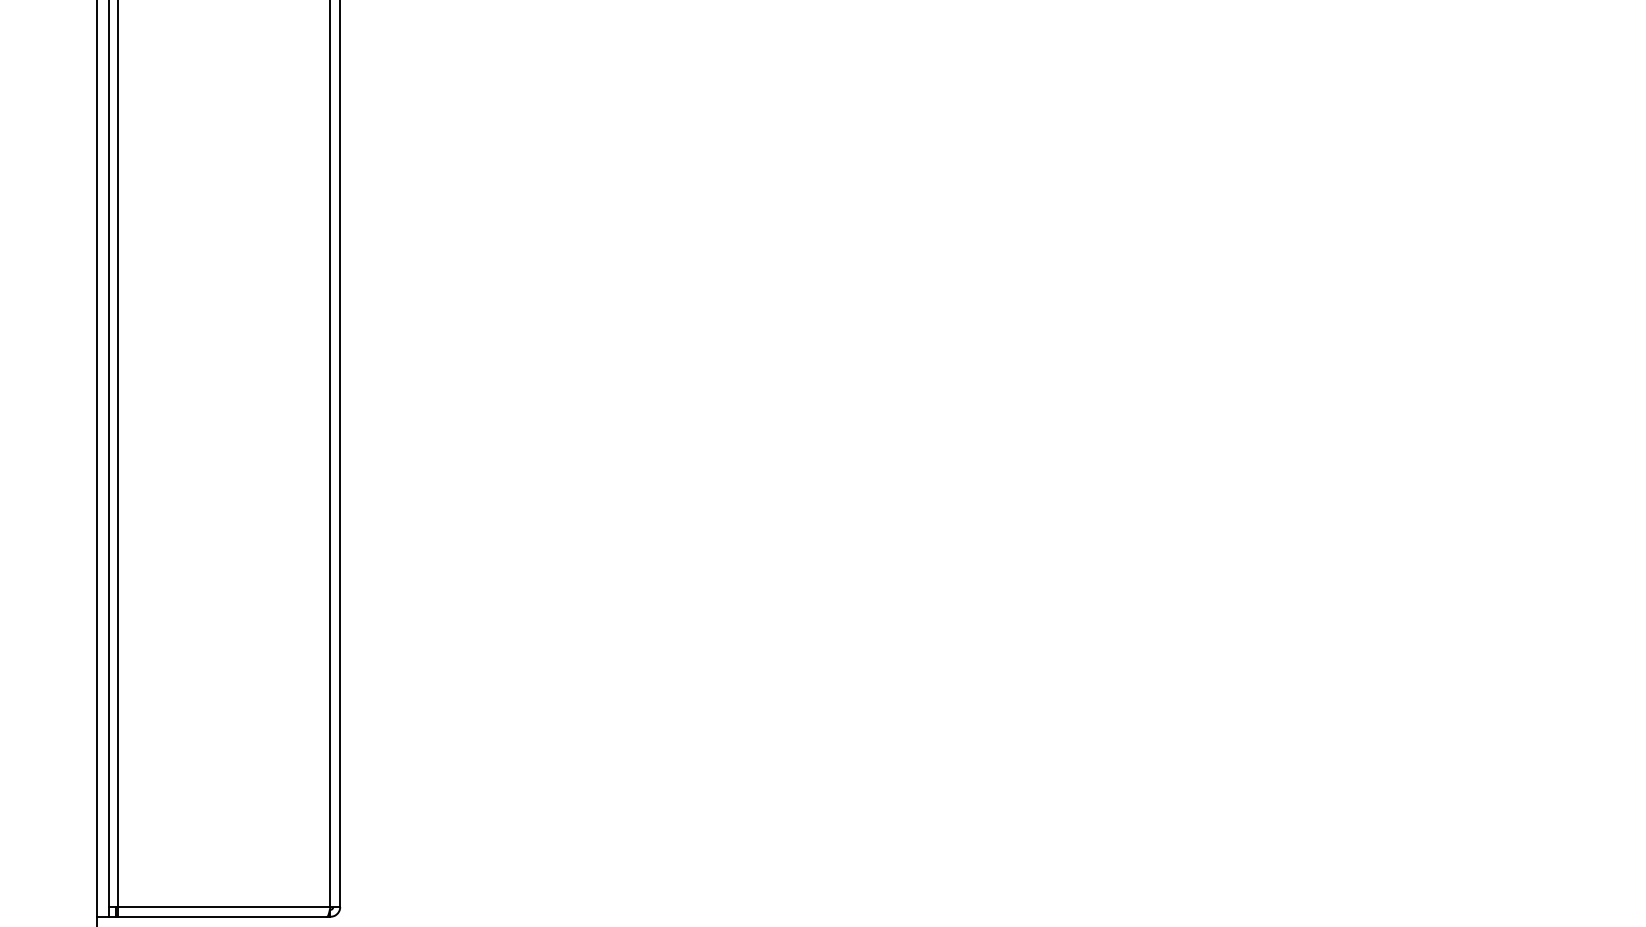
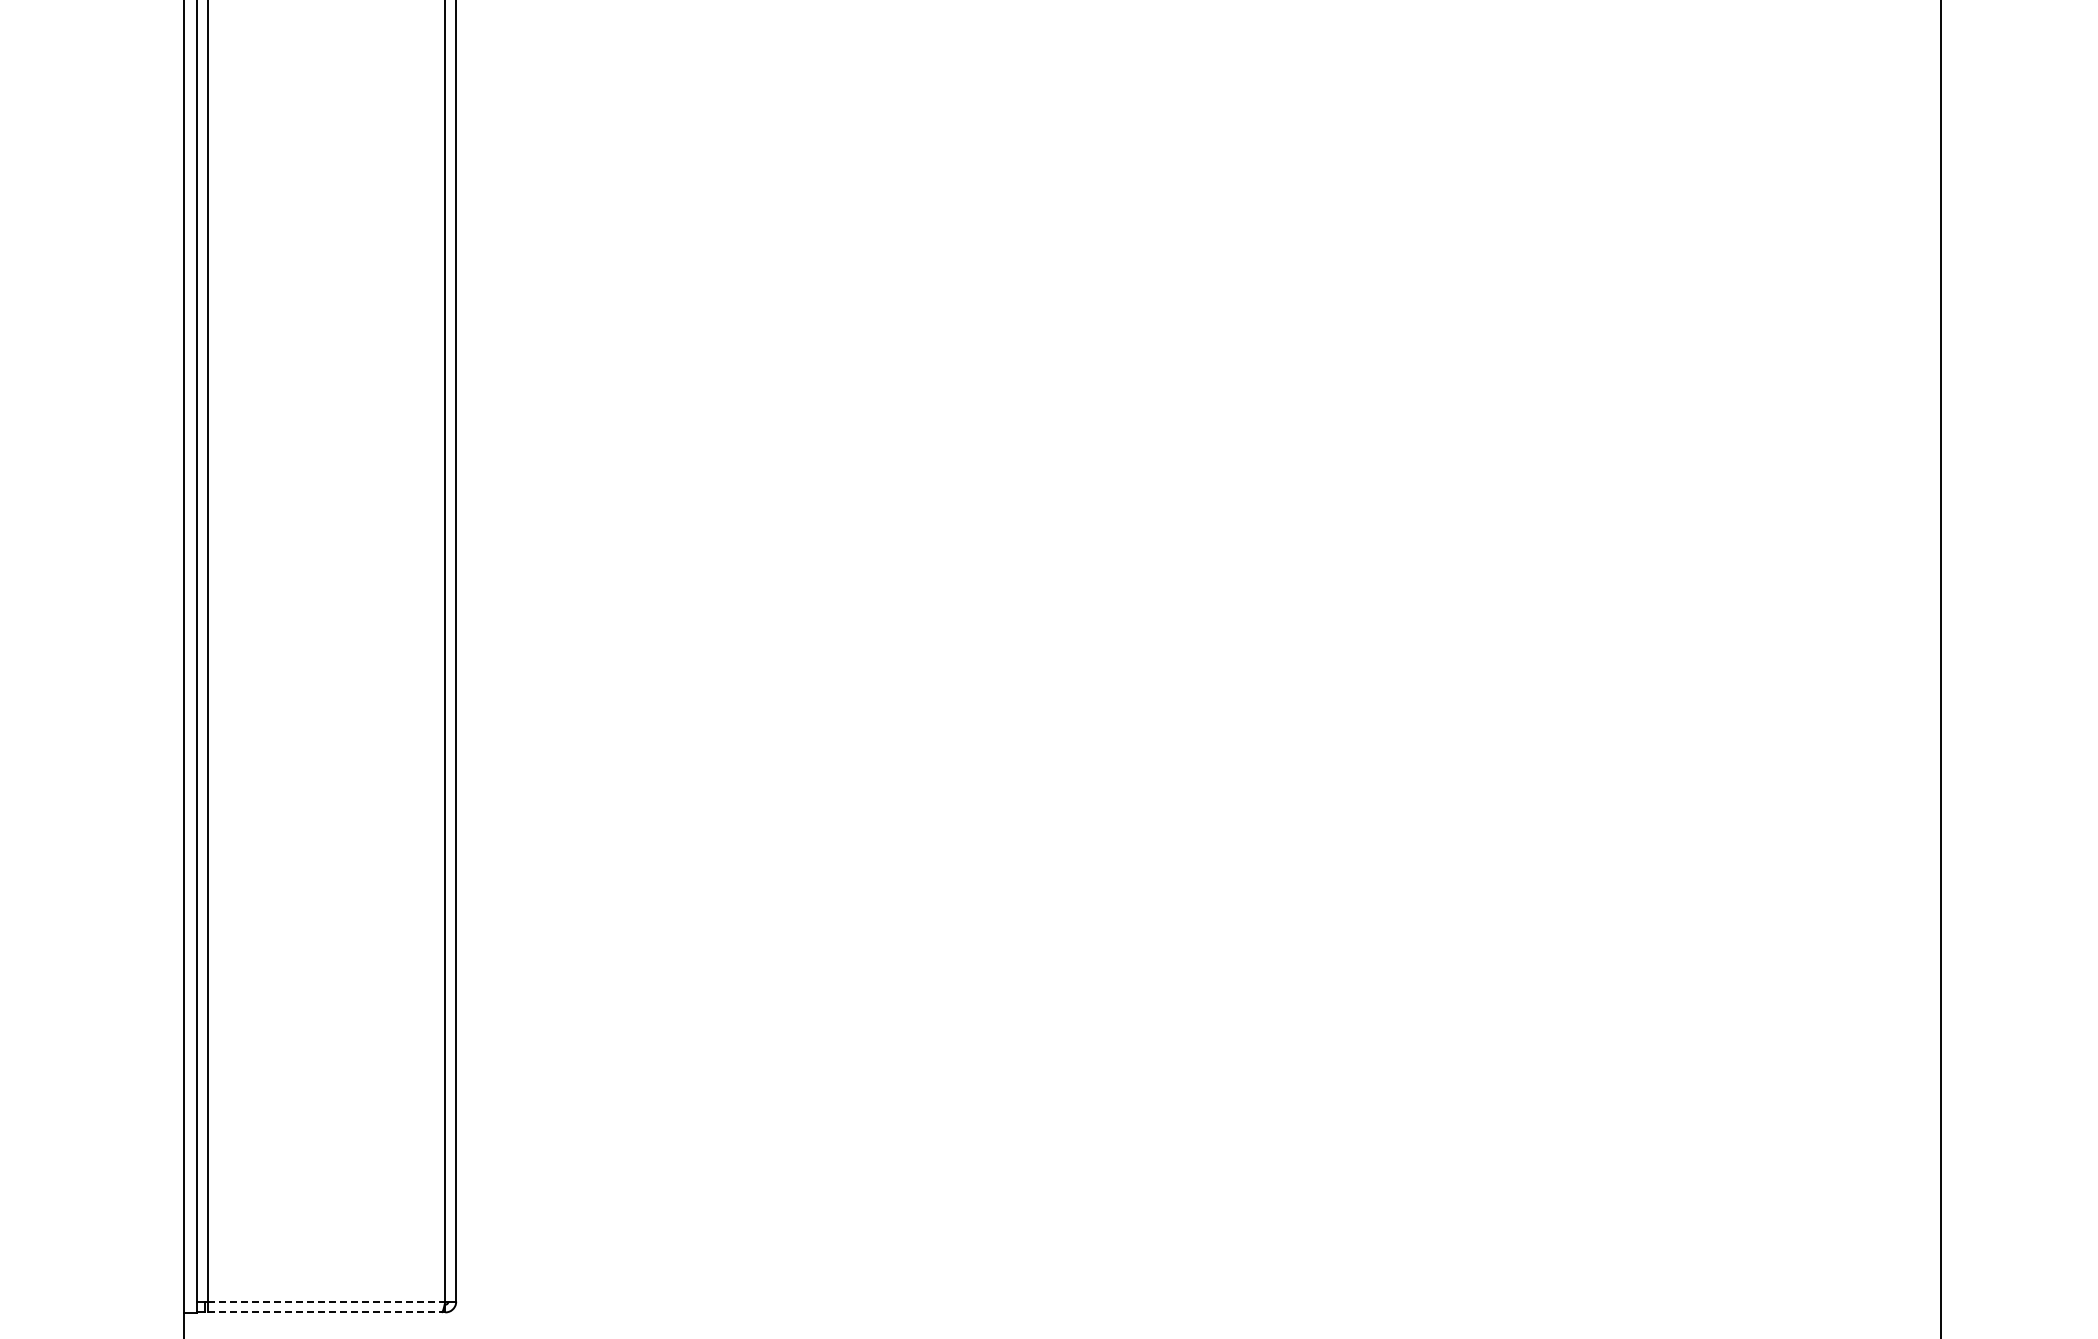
line: (224, 906) -> (326, 1301), solid -> dashed
line: (222, 916) -> (324, 1312), solid -> dashed

